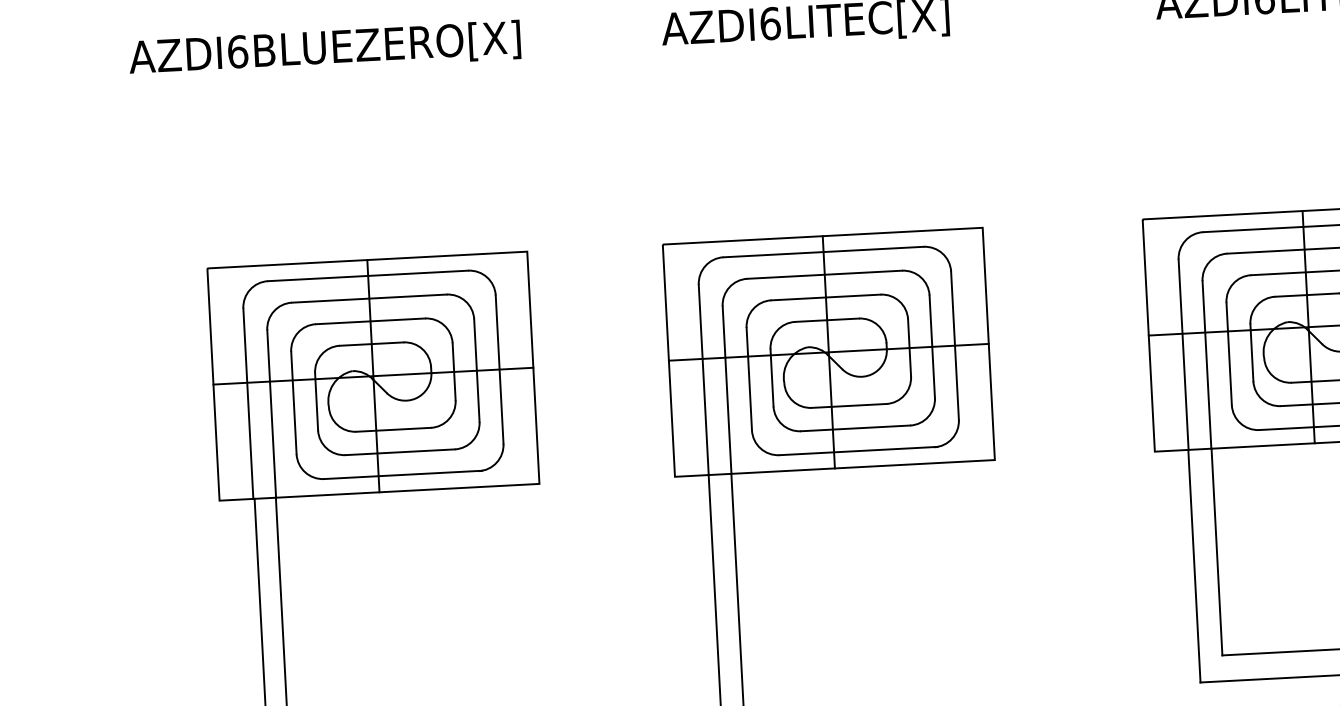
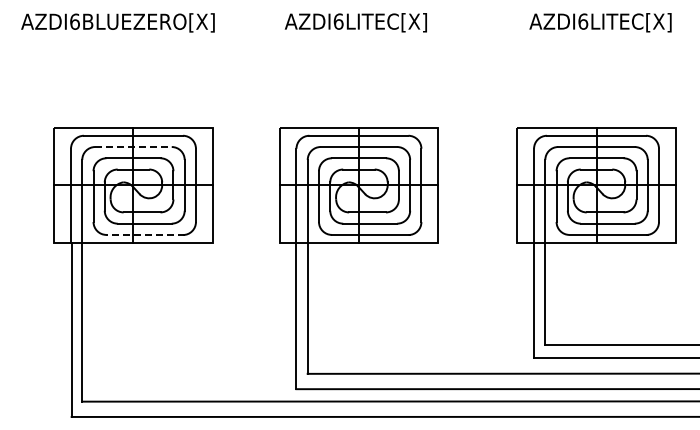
line: (369, 299) -> (133, 147), solid -> dashed
line: (402, 474) -> (145, 234), solid -> dashed

